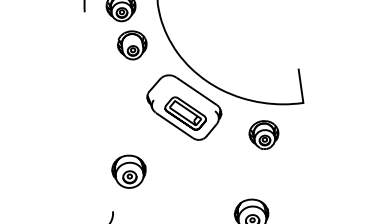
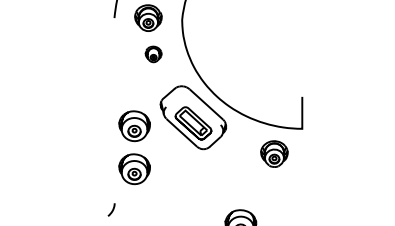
part: (132, 45) -> (153, 54), size x0.6
part: (122, 125) -> (134, 126), added
part: (264, 134) -> (274, 153), moved

